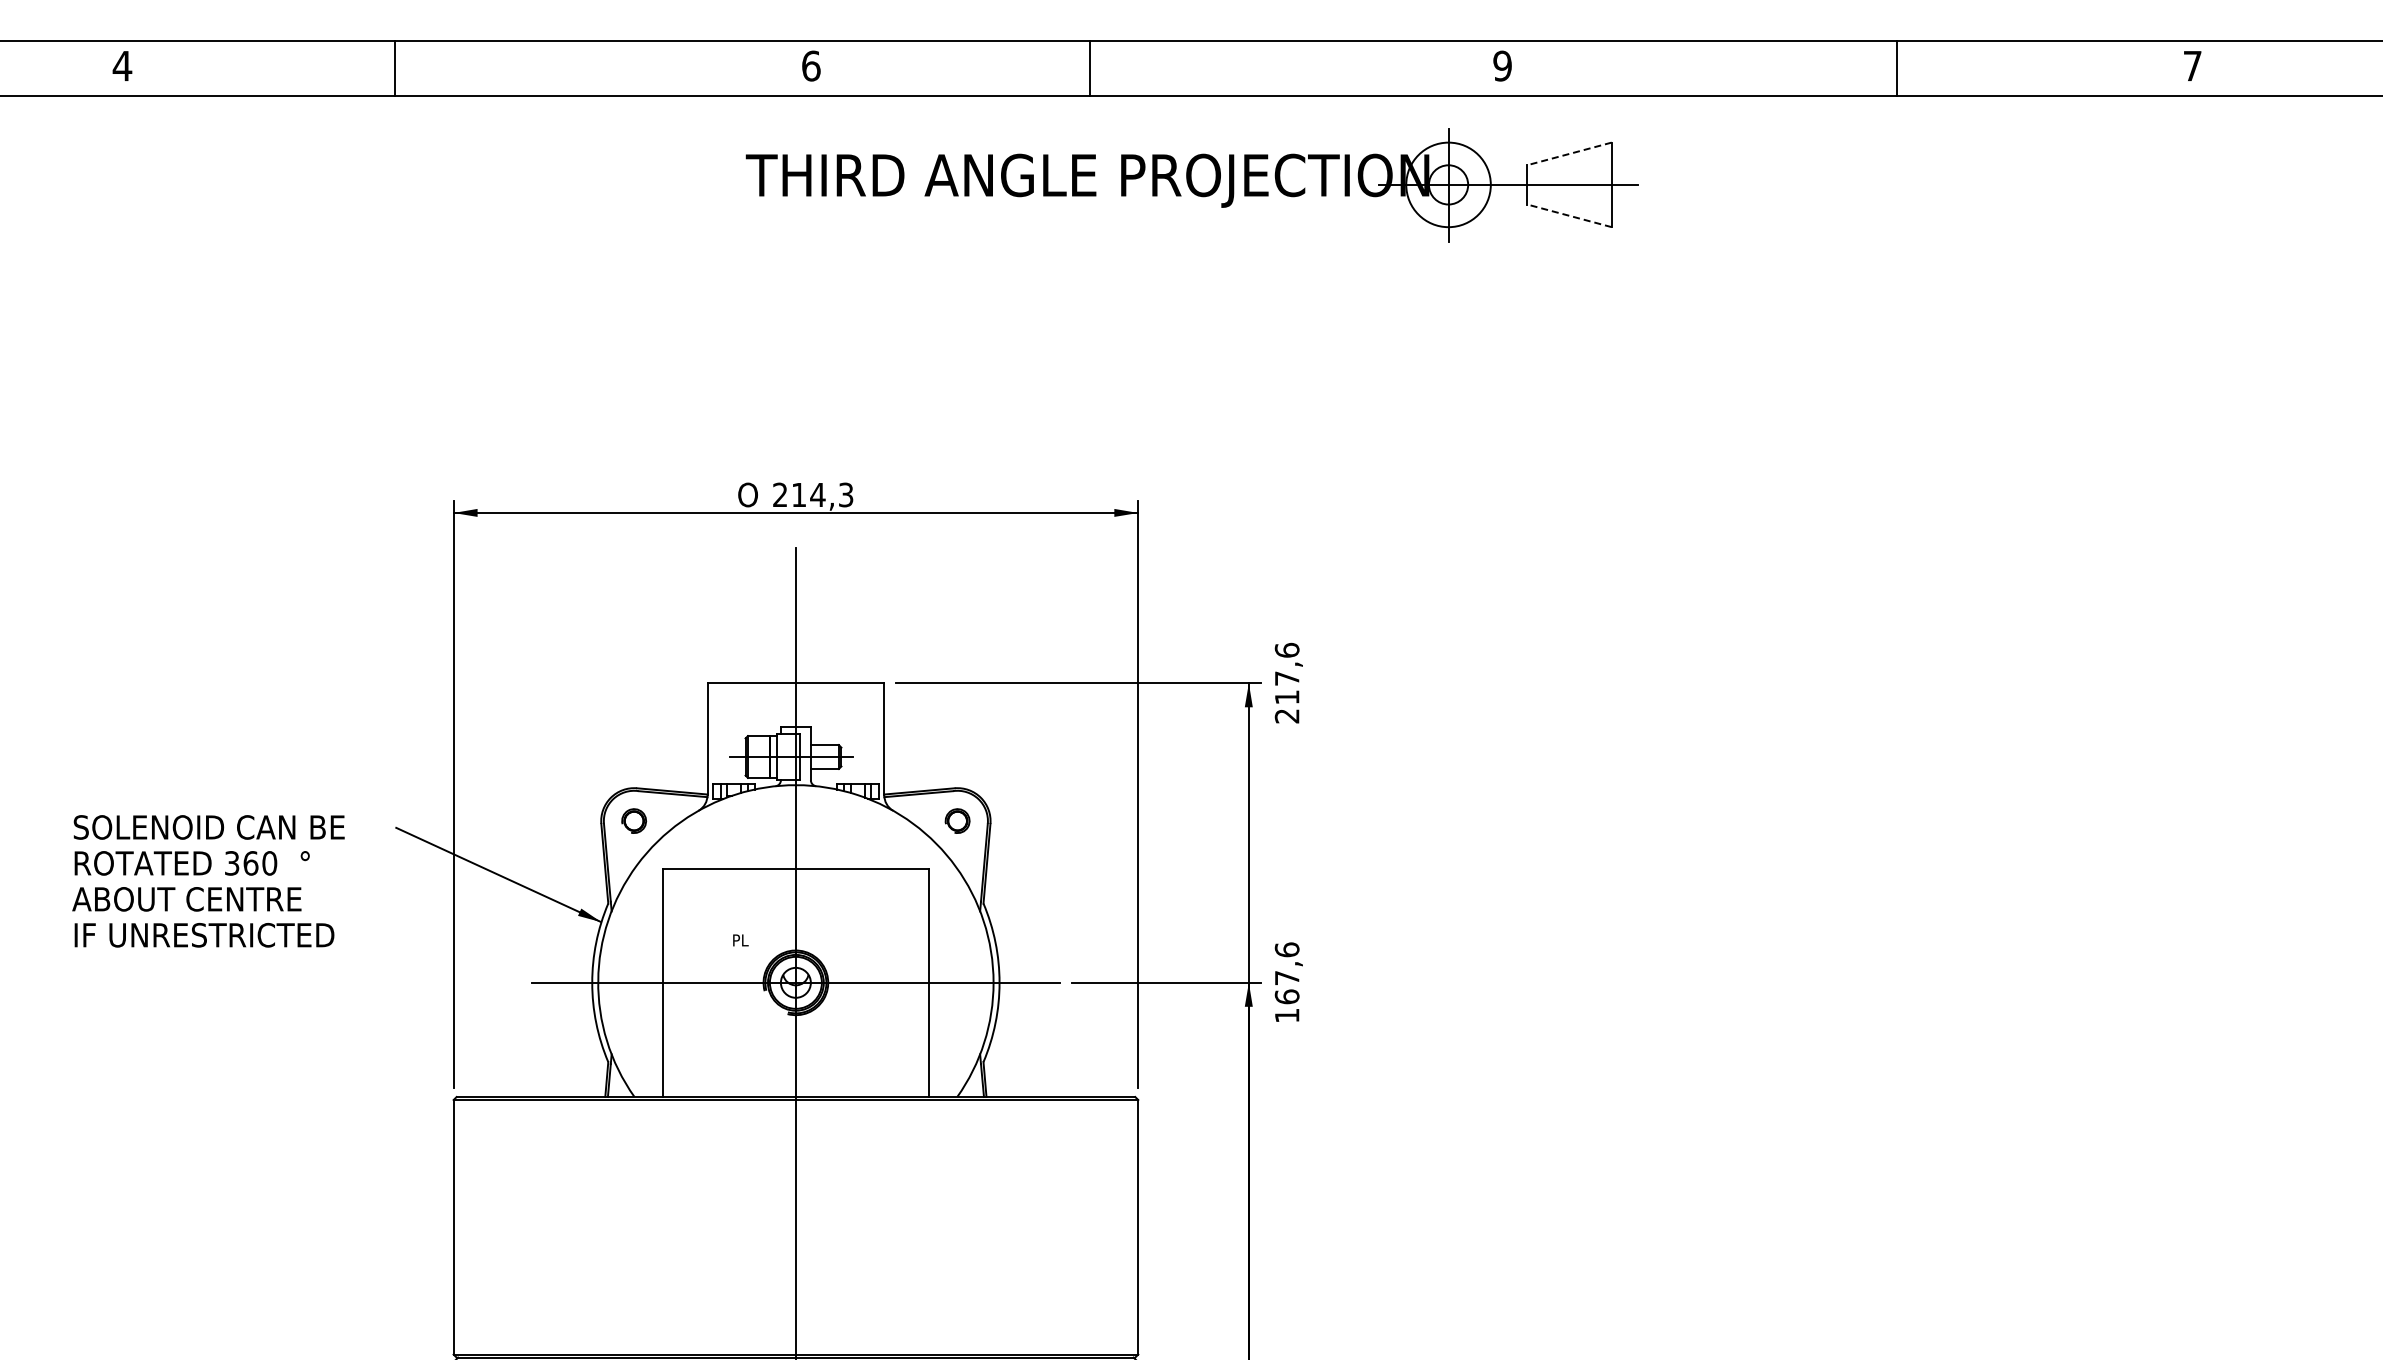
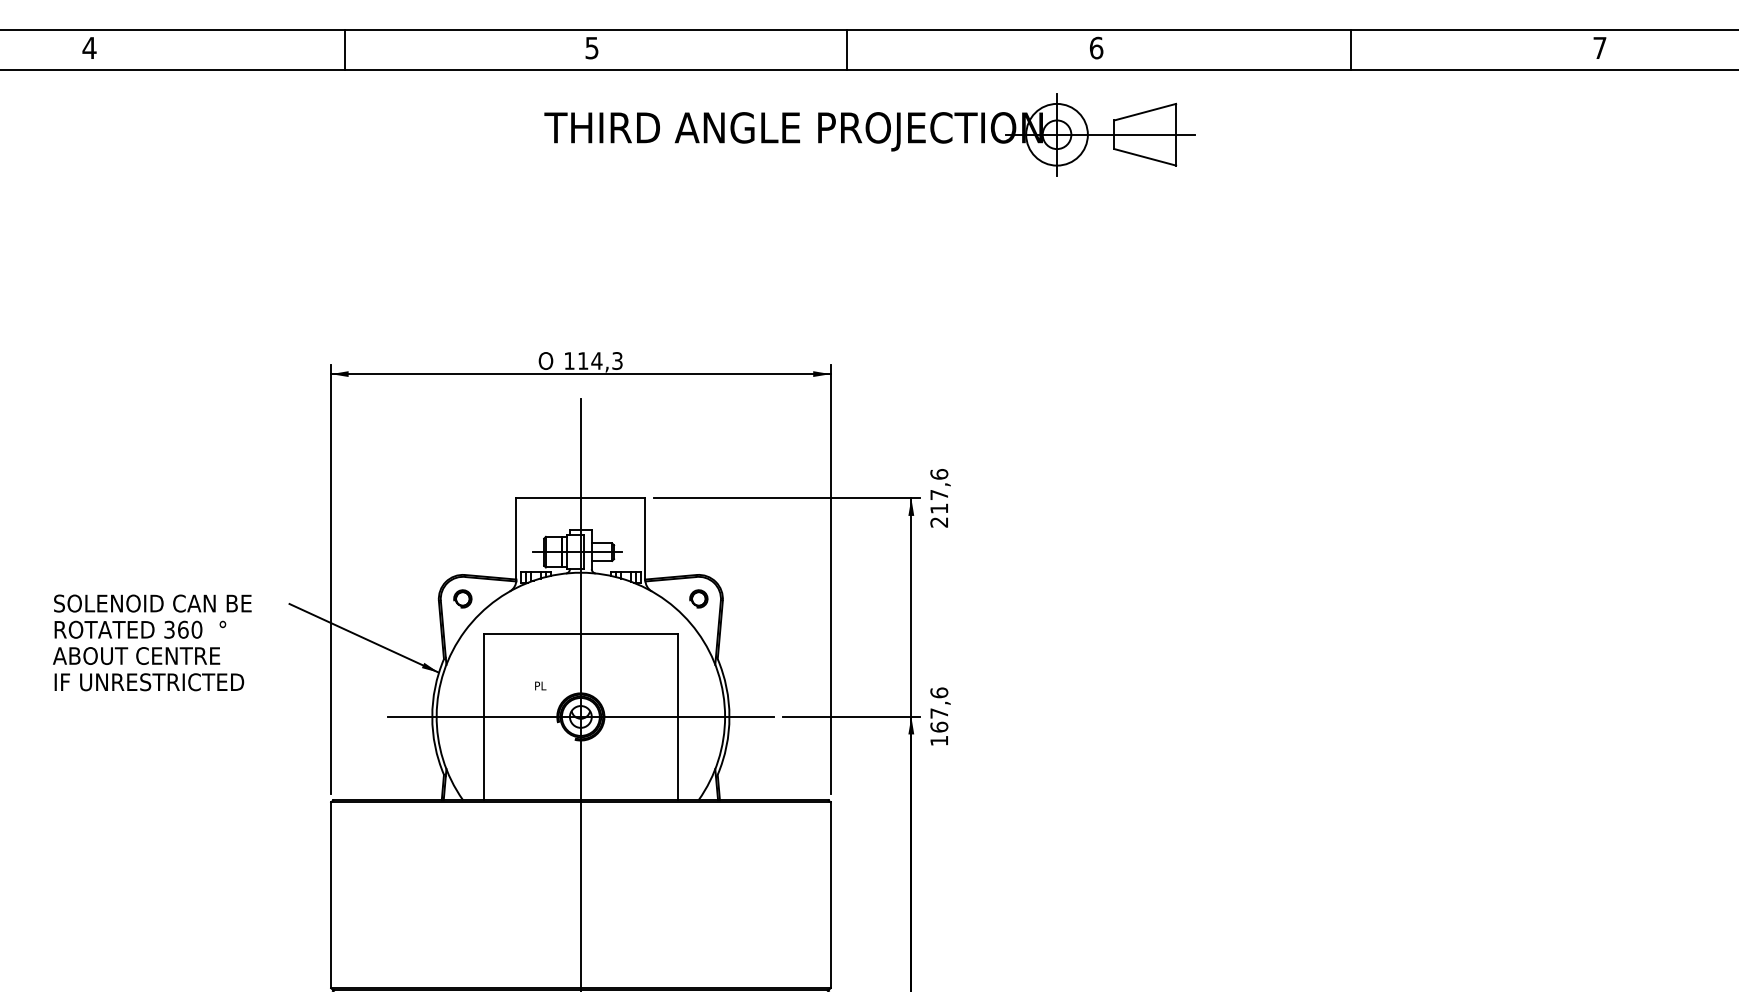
text: (811, 65) -> (592, 47), 6 -> 5
text: (1502, 65) -> (1096, 47), 9 -> 6
line: (394, 67) -> (344, 49), moved
line: (1090, 67) -> (847, 49), moved
line: (1897, 67) -> (1351, 49), moved
line: (1569, 153) -> (1145, 111), dashed -> solid
line: (1569, 215) -> (1145, 157), dashed -> solid
text: (779, 494) -> (568, 360), 214,3 -> 114,3

